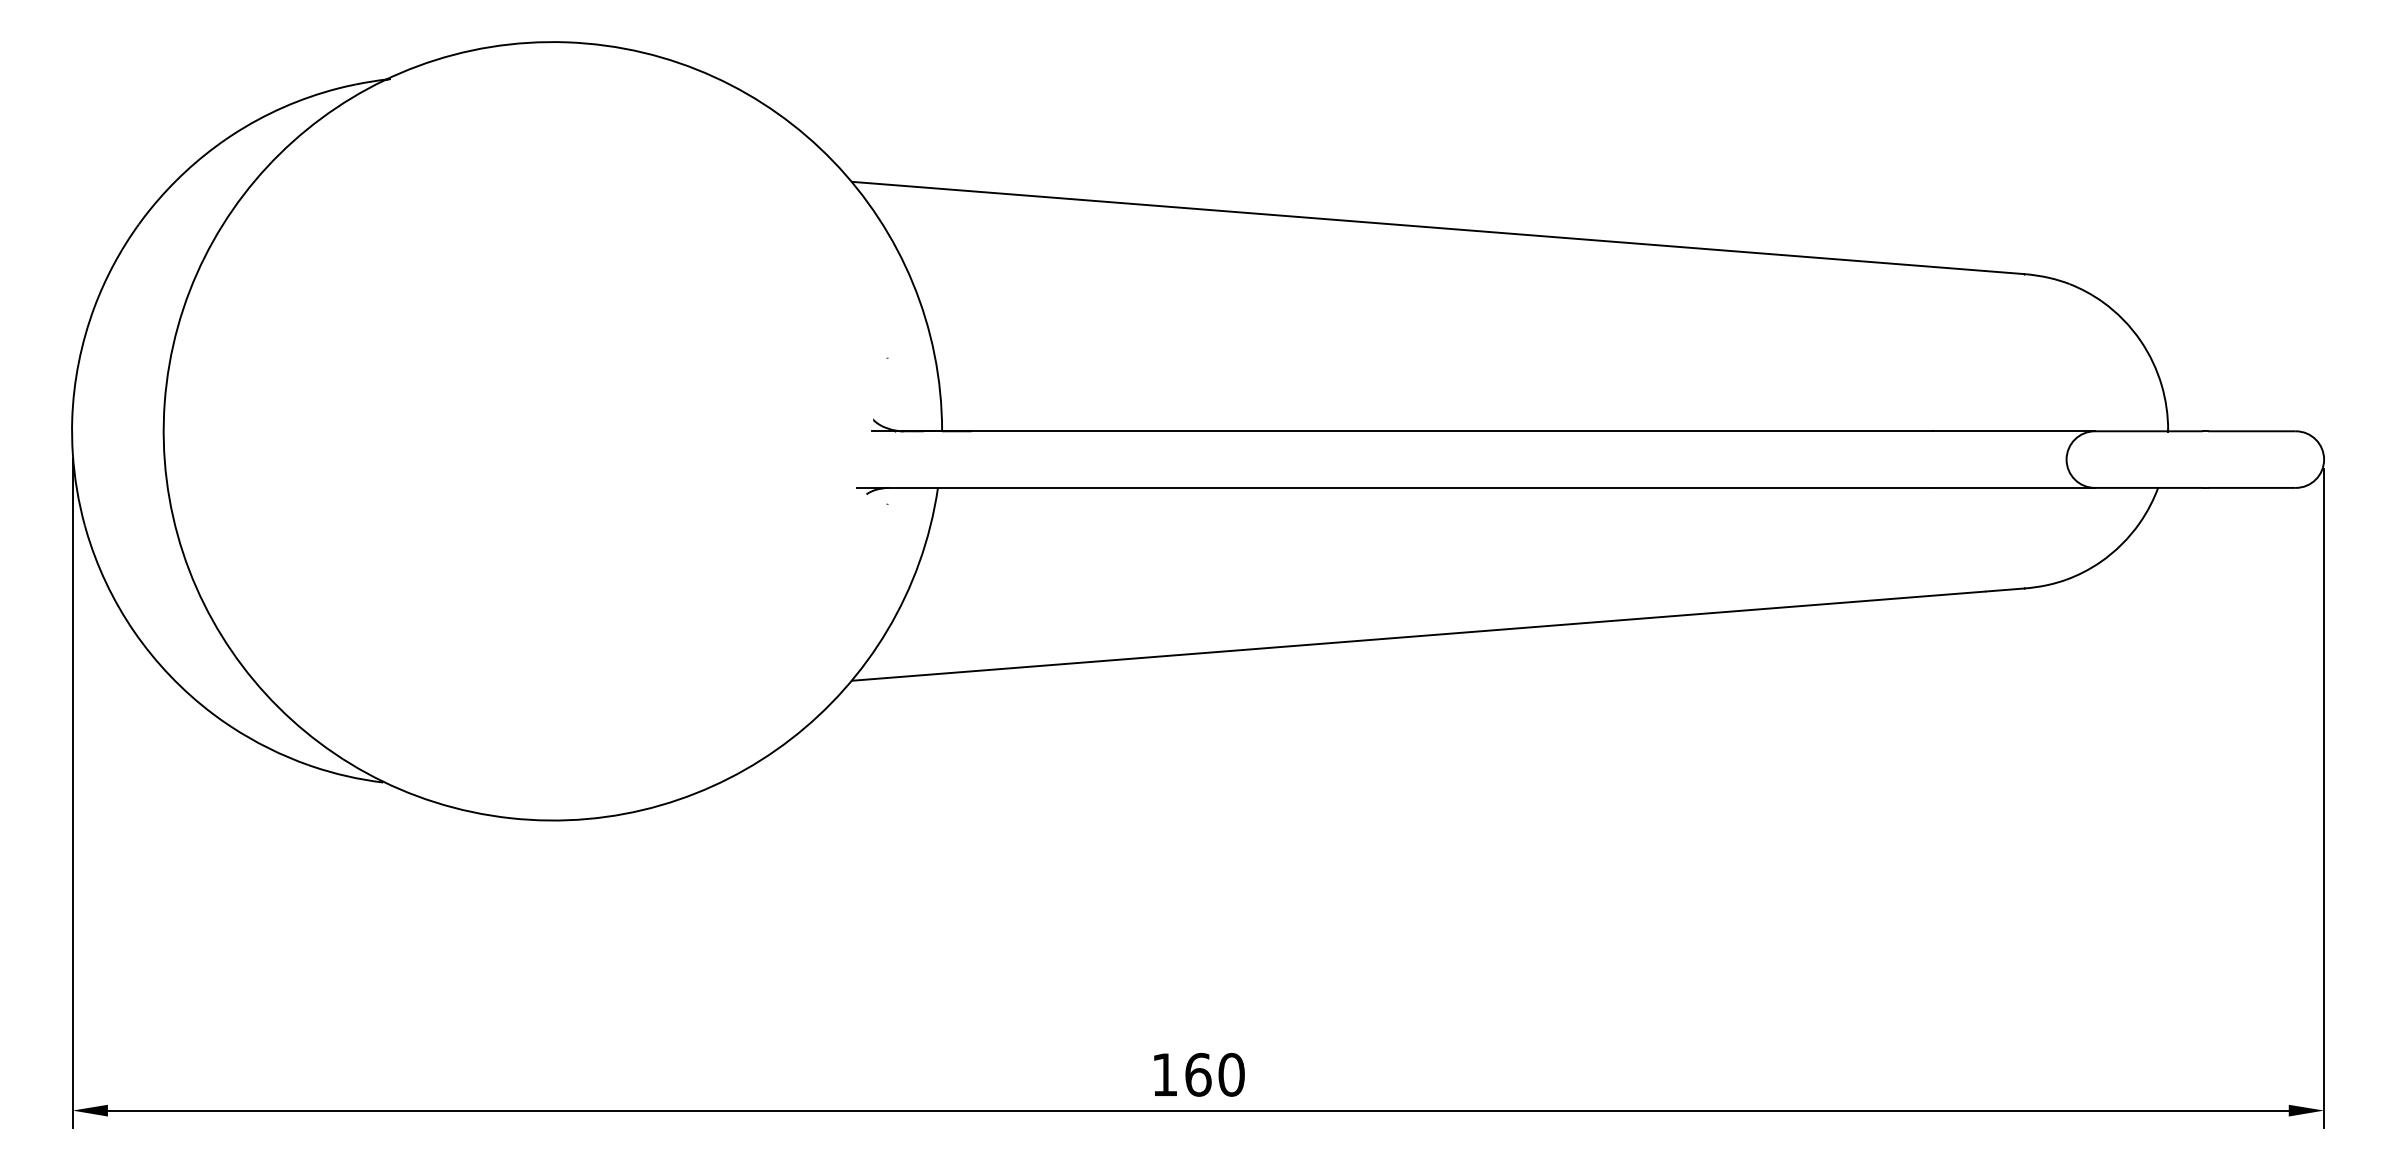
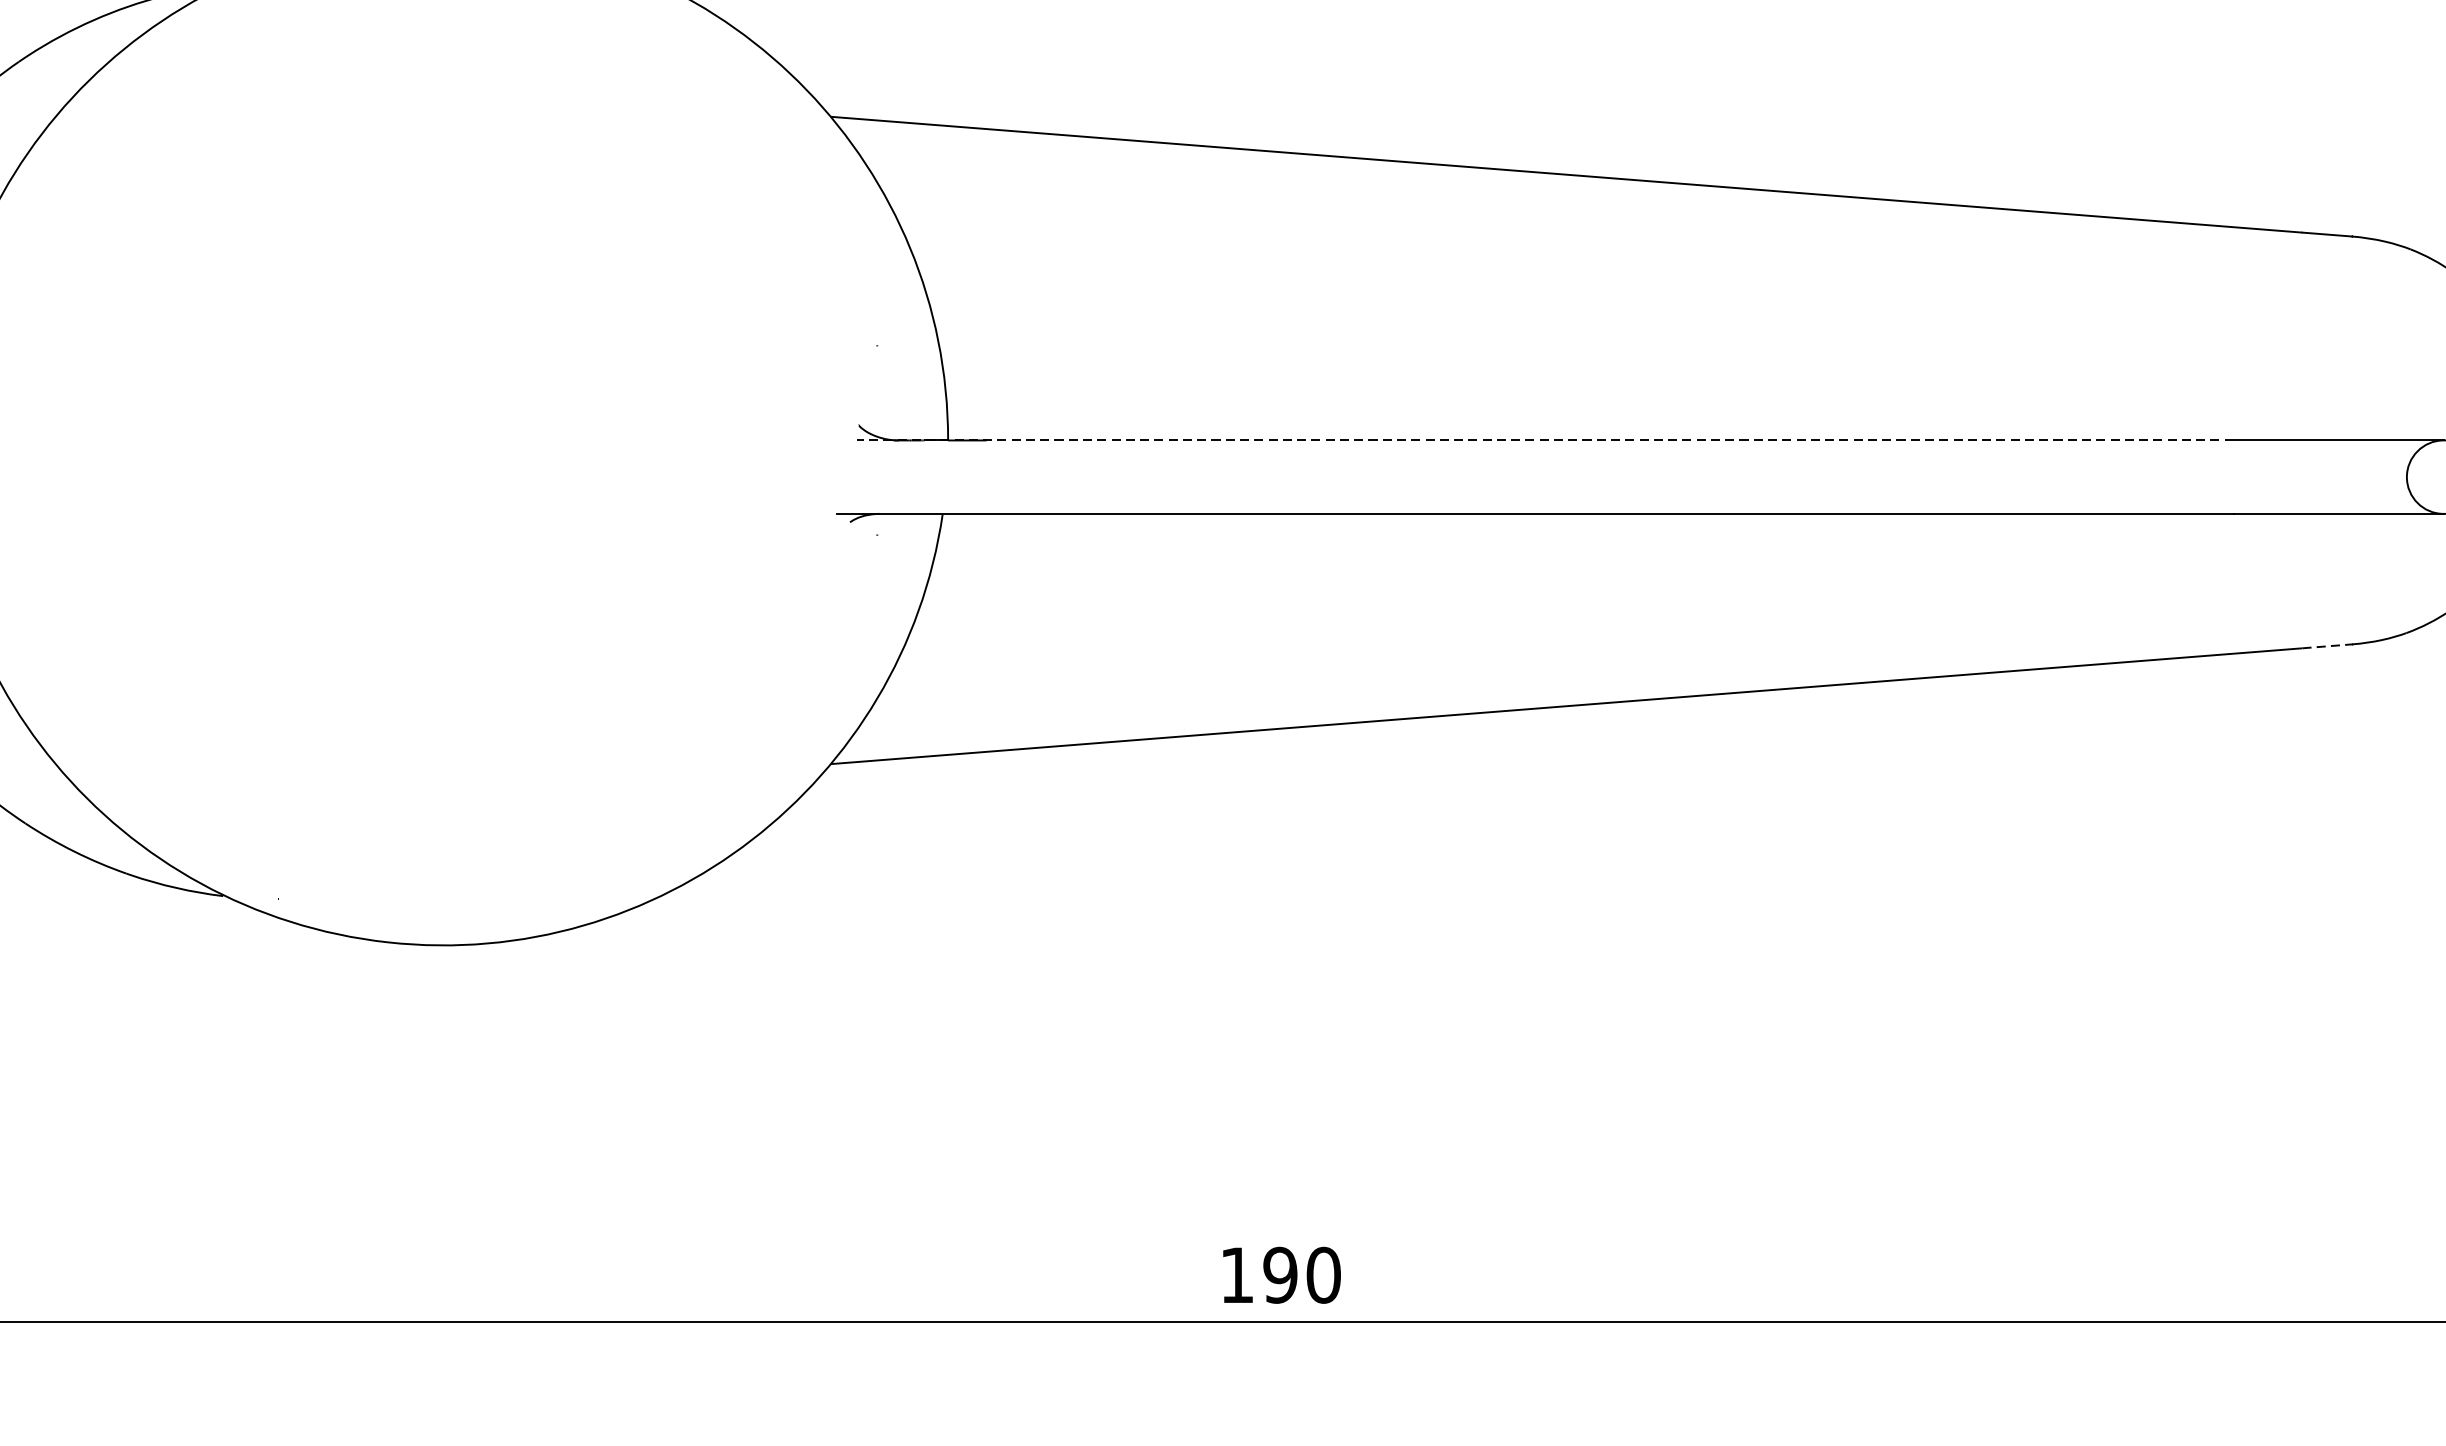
line: (1402, 431) -> (1545, 440), solid -> dashed
line: (2005, 589) -> (2327, 645), solid -> dashed
text: (1198, 1074) -> (1280, 1274), 160 -> 190

